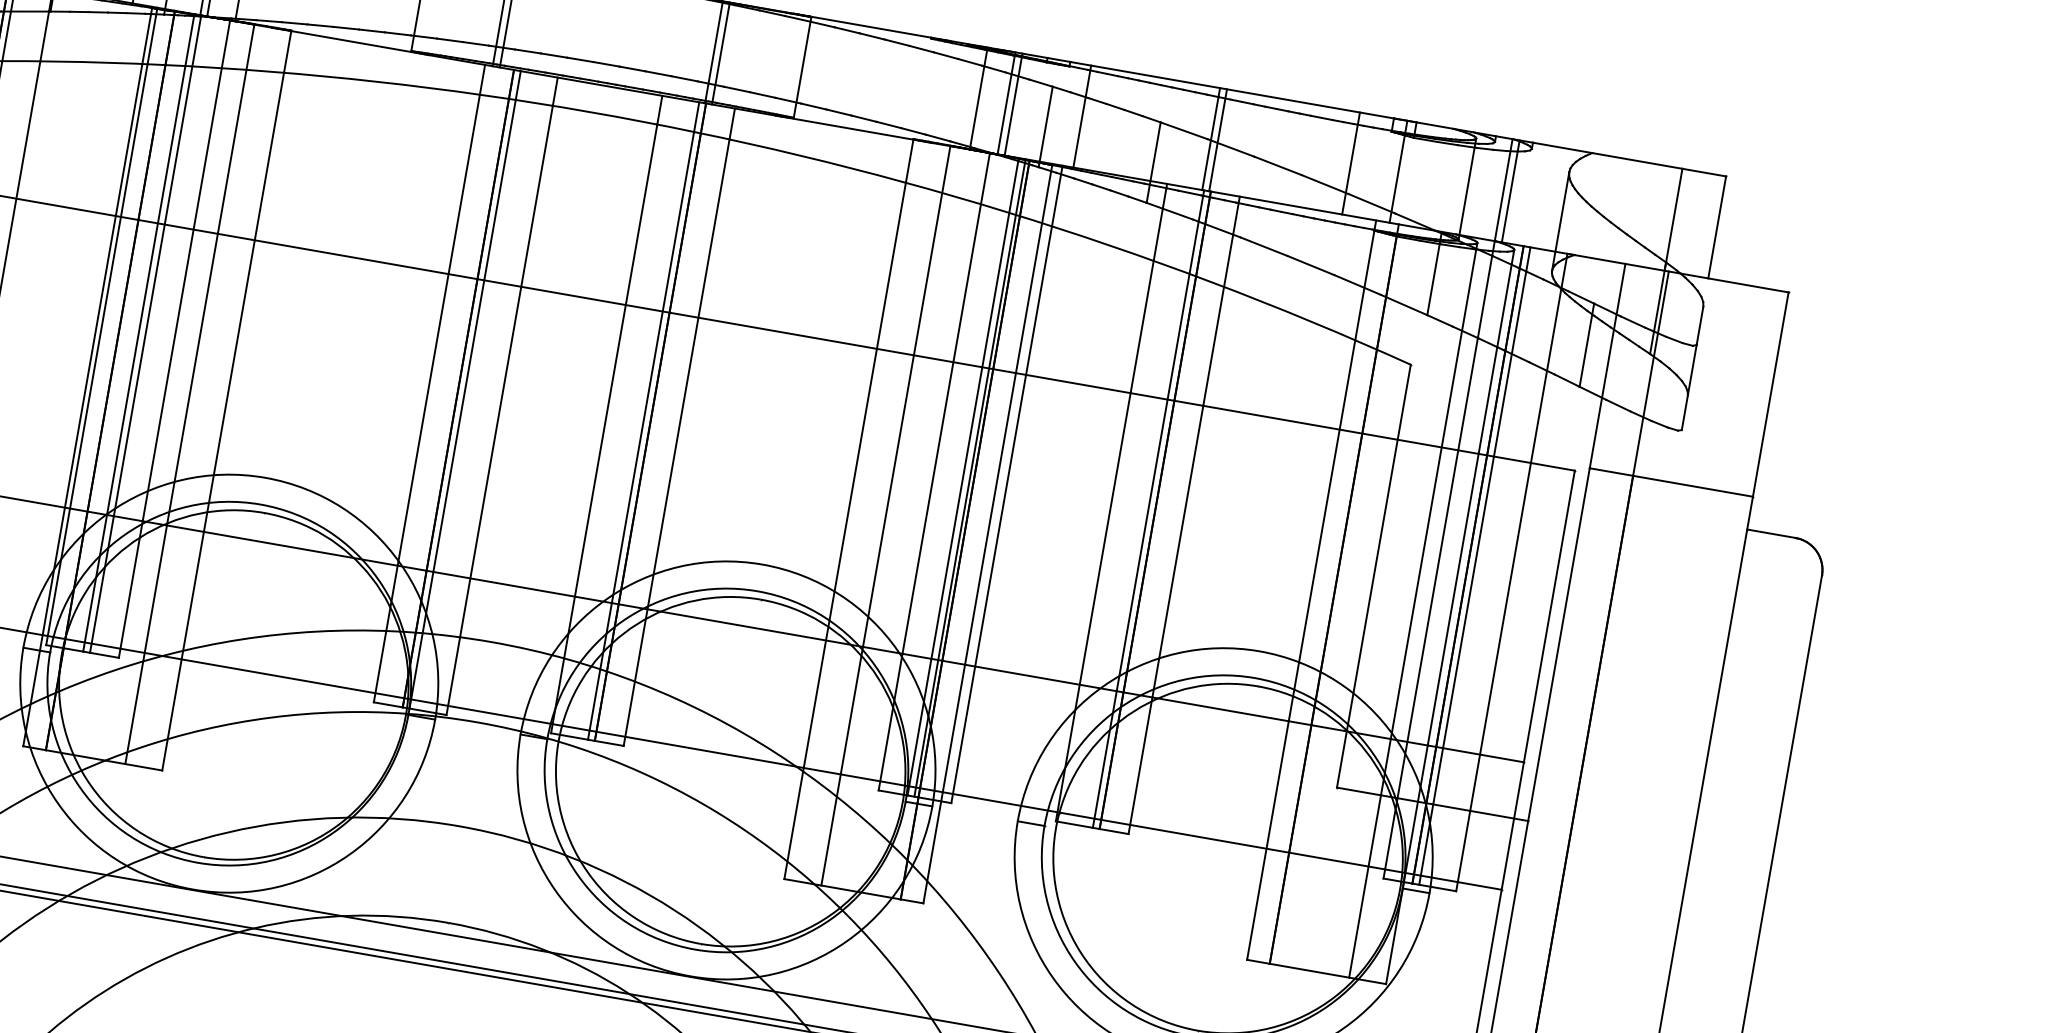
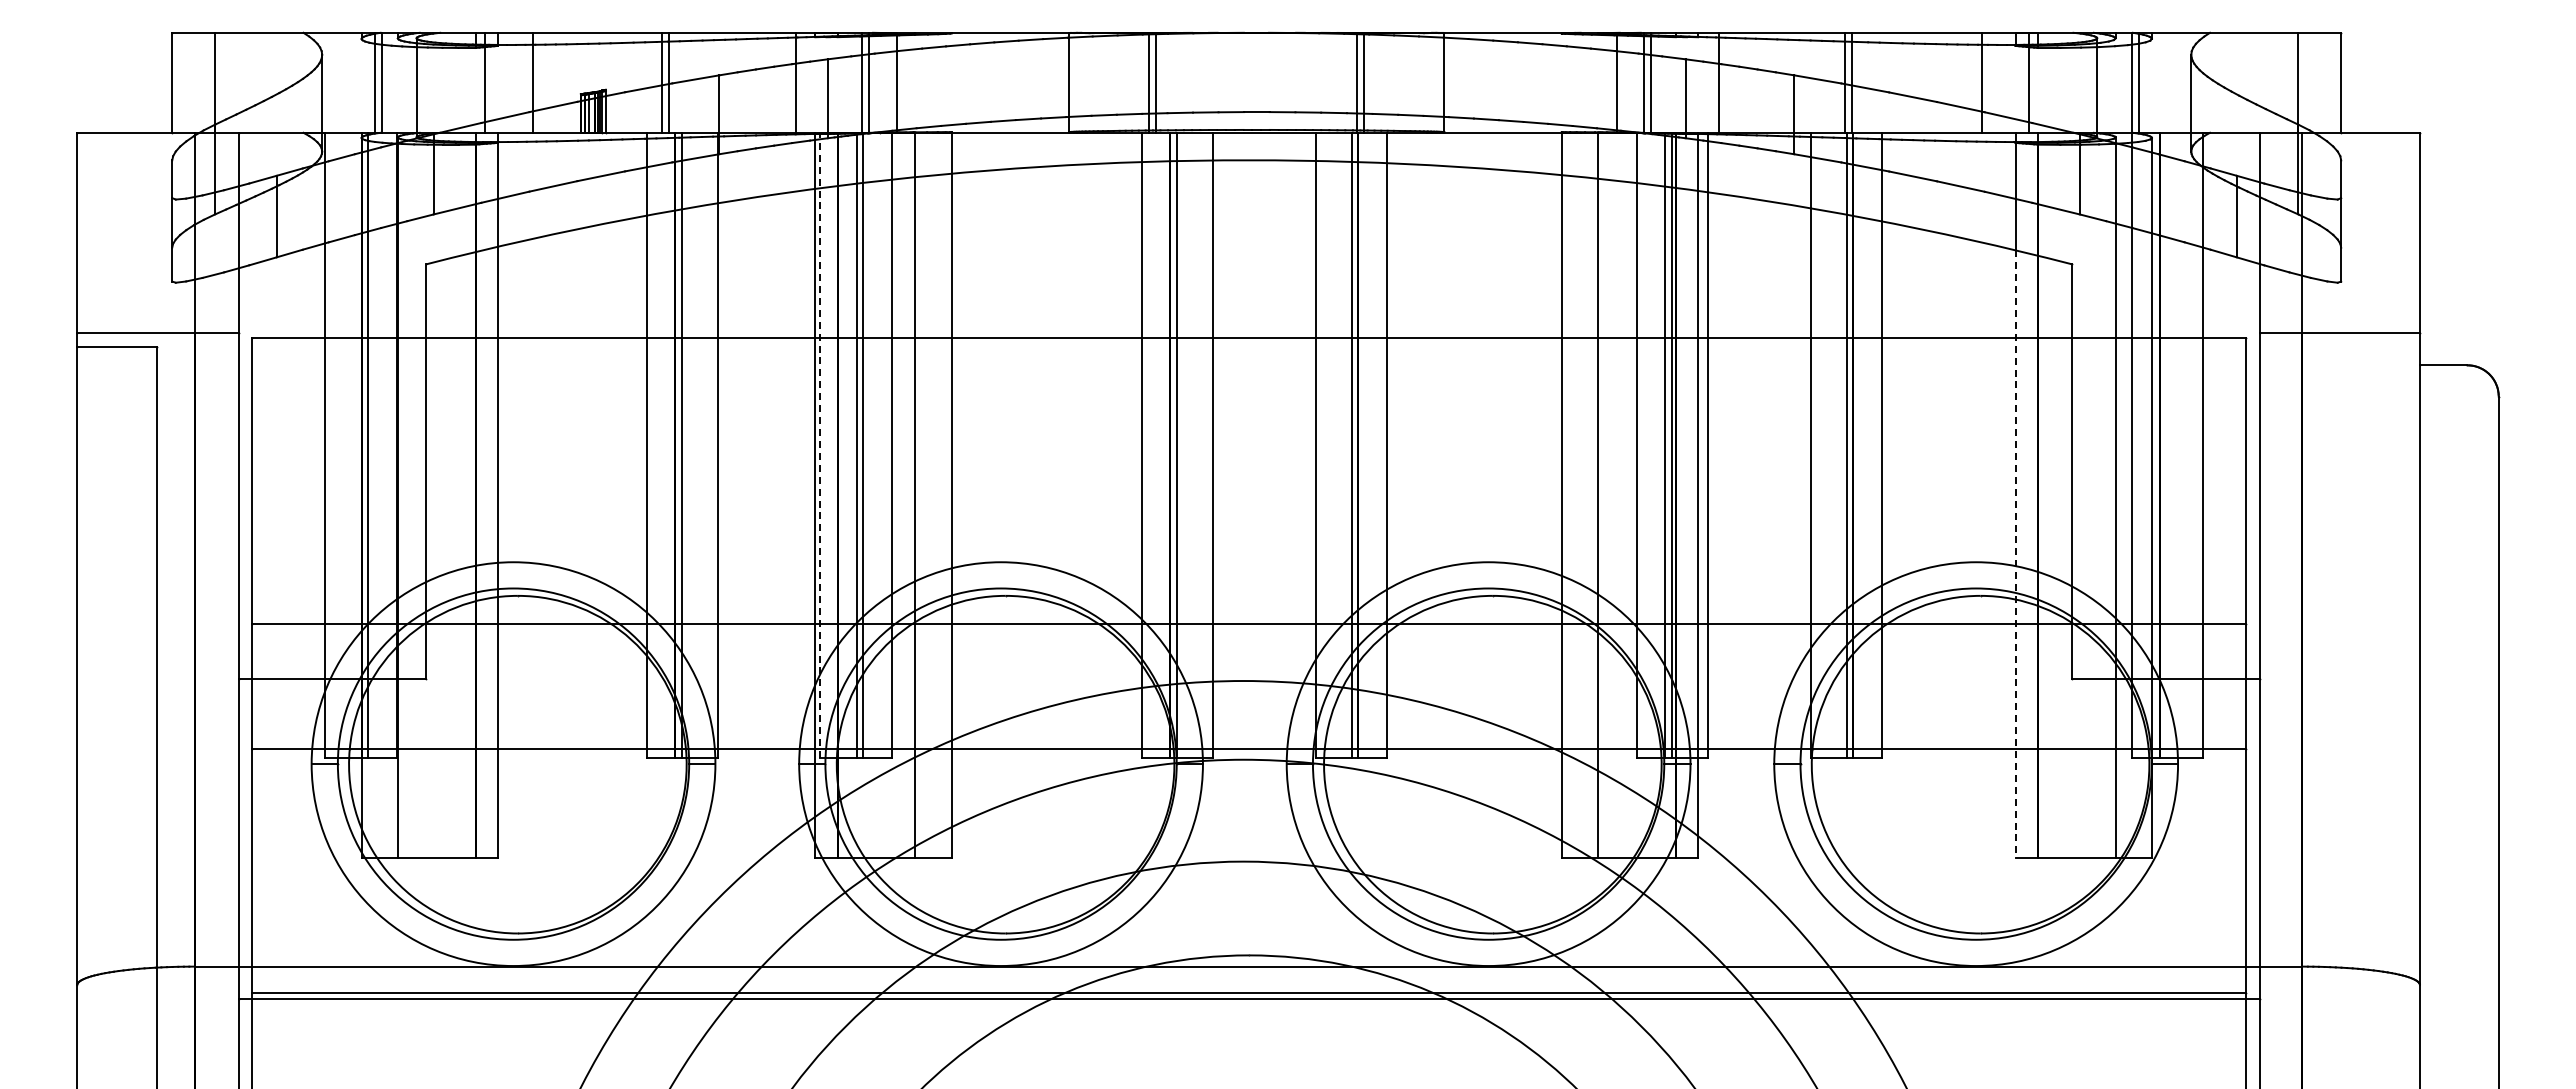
line: (101, 326) -> (820, 445), solid -> dashed
line: (1474, 565) -> (2166, 444), removed
line: (1301, 650) -> (2015, 554), solid -> dashed

